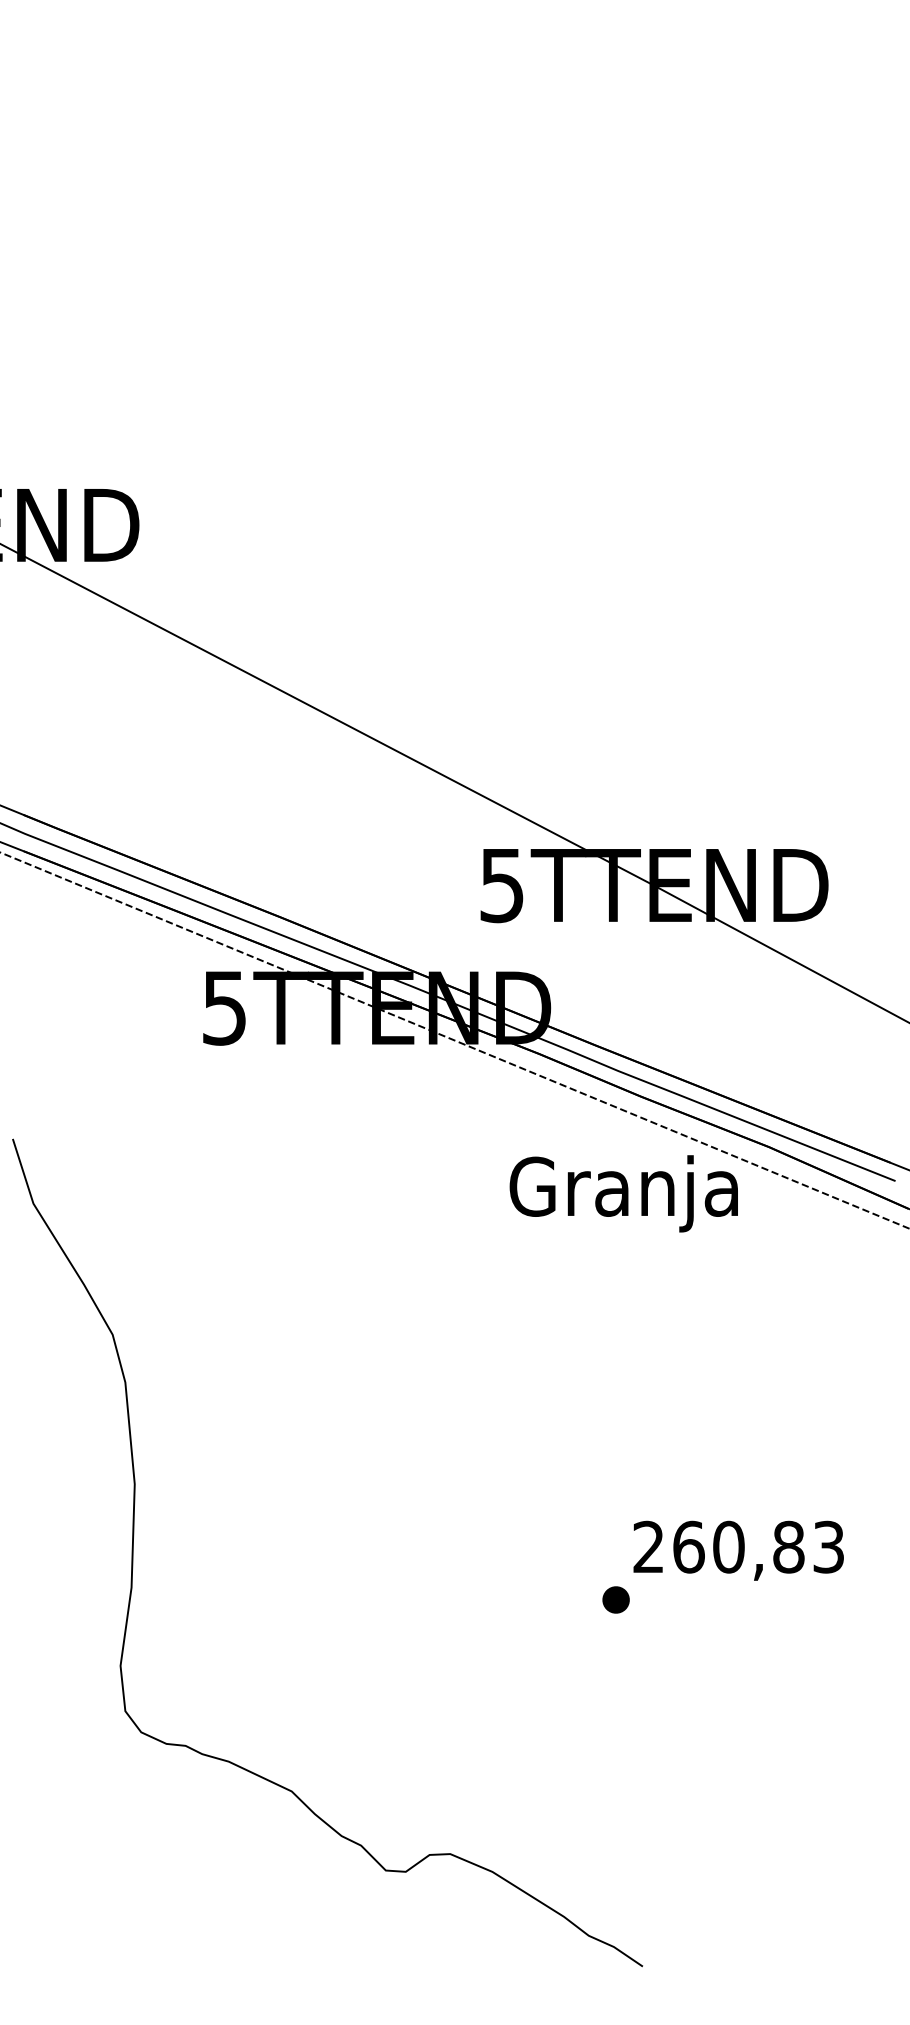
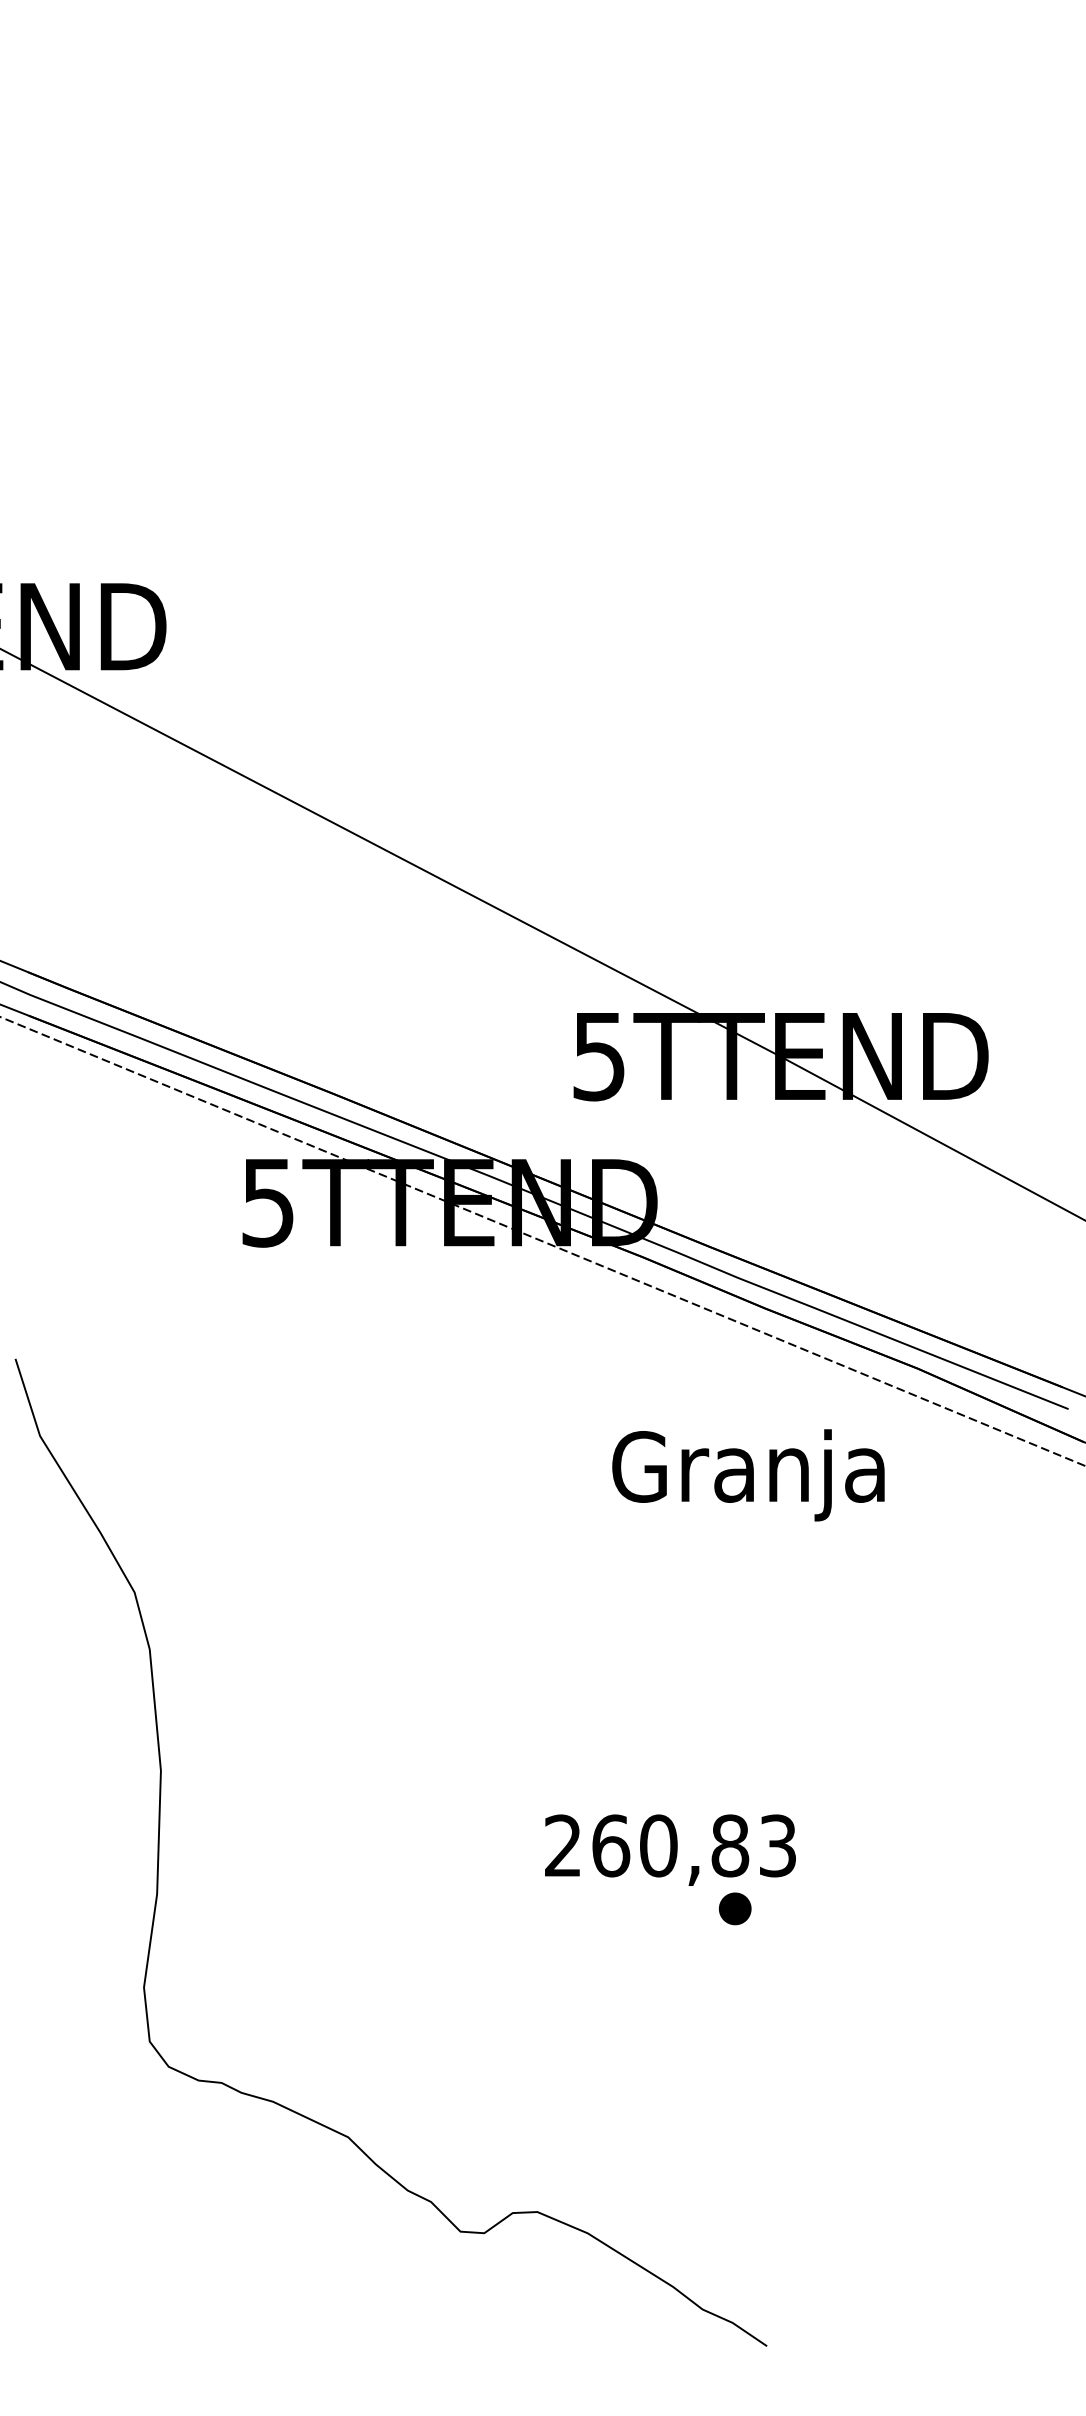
text: (623, 1193) -> (748, 1475), moved
text: (738, 1550) -> (670, 1849), moved

